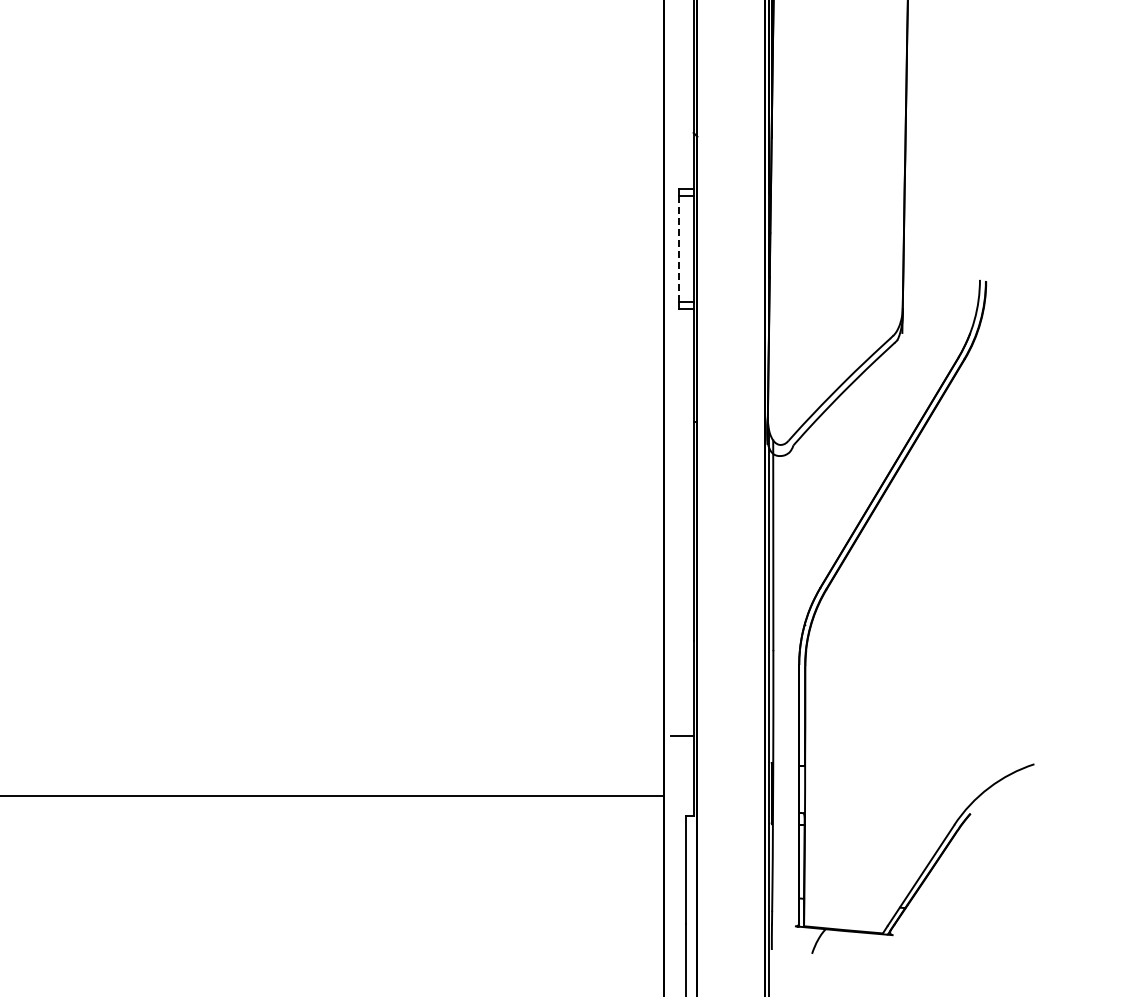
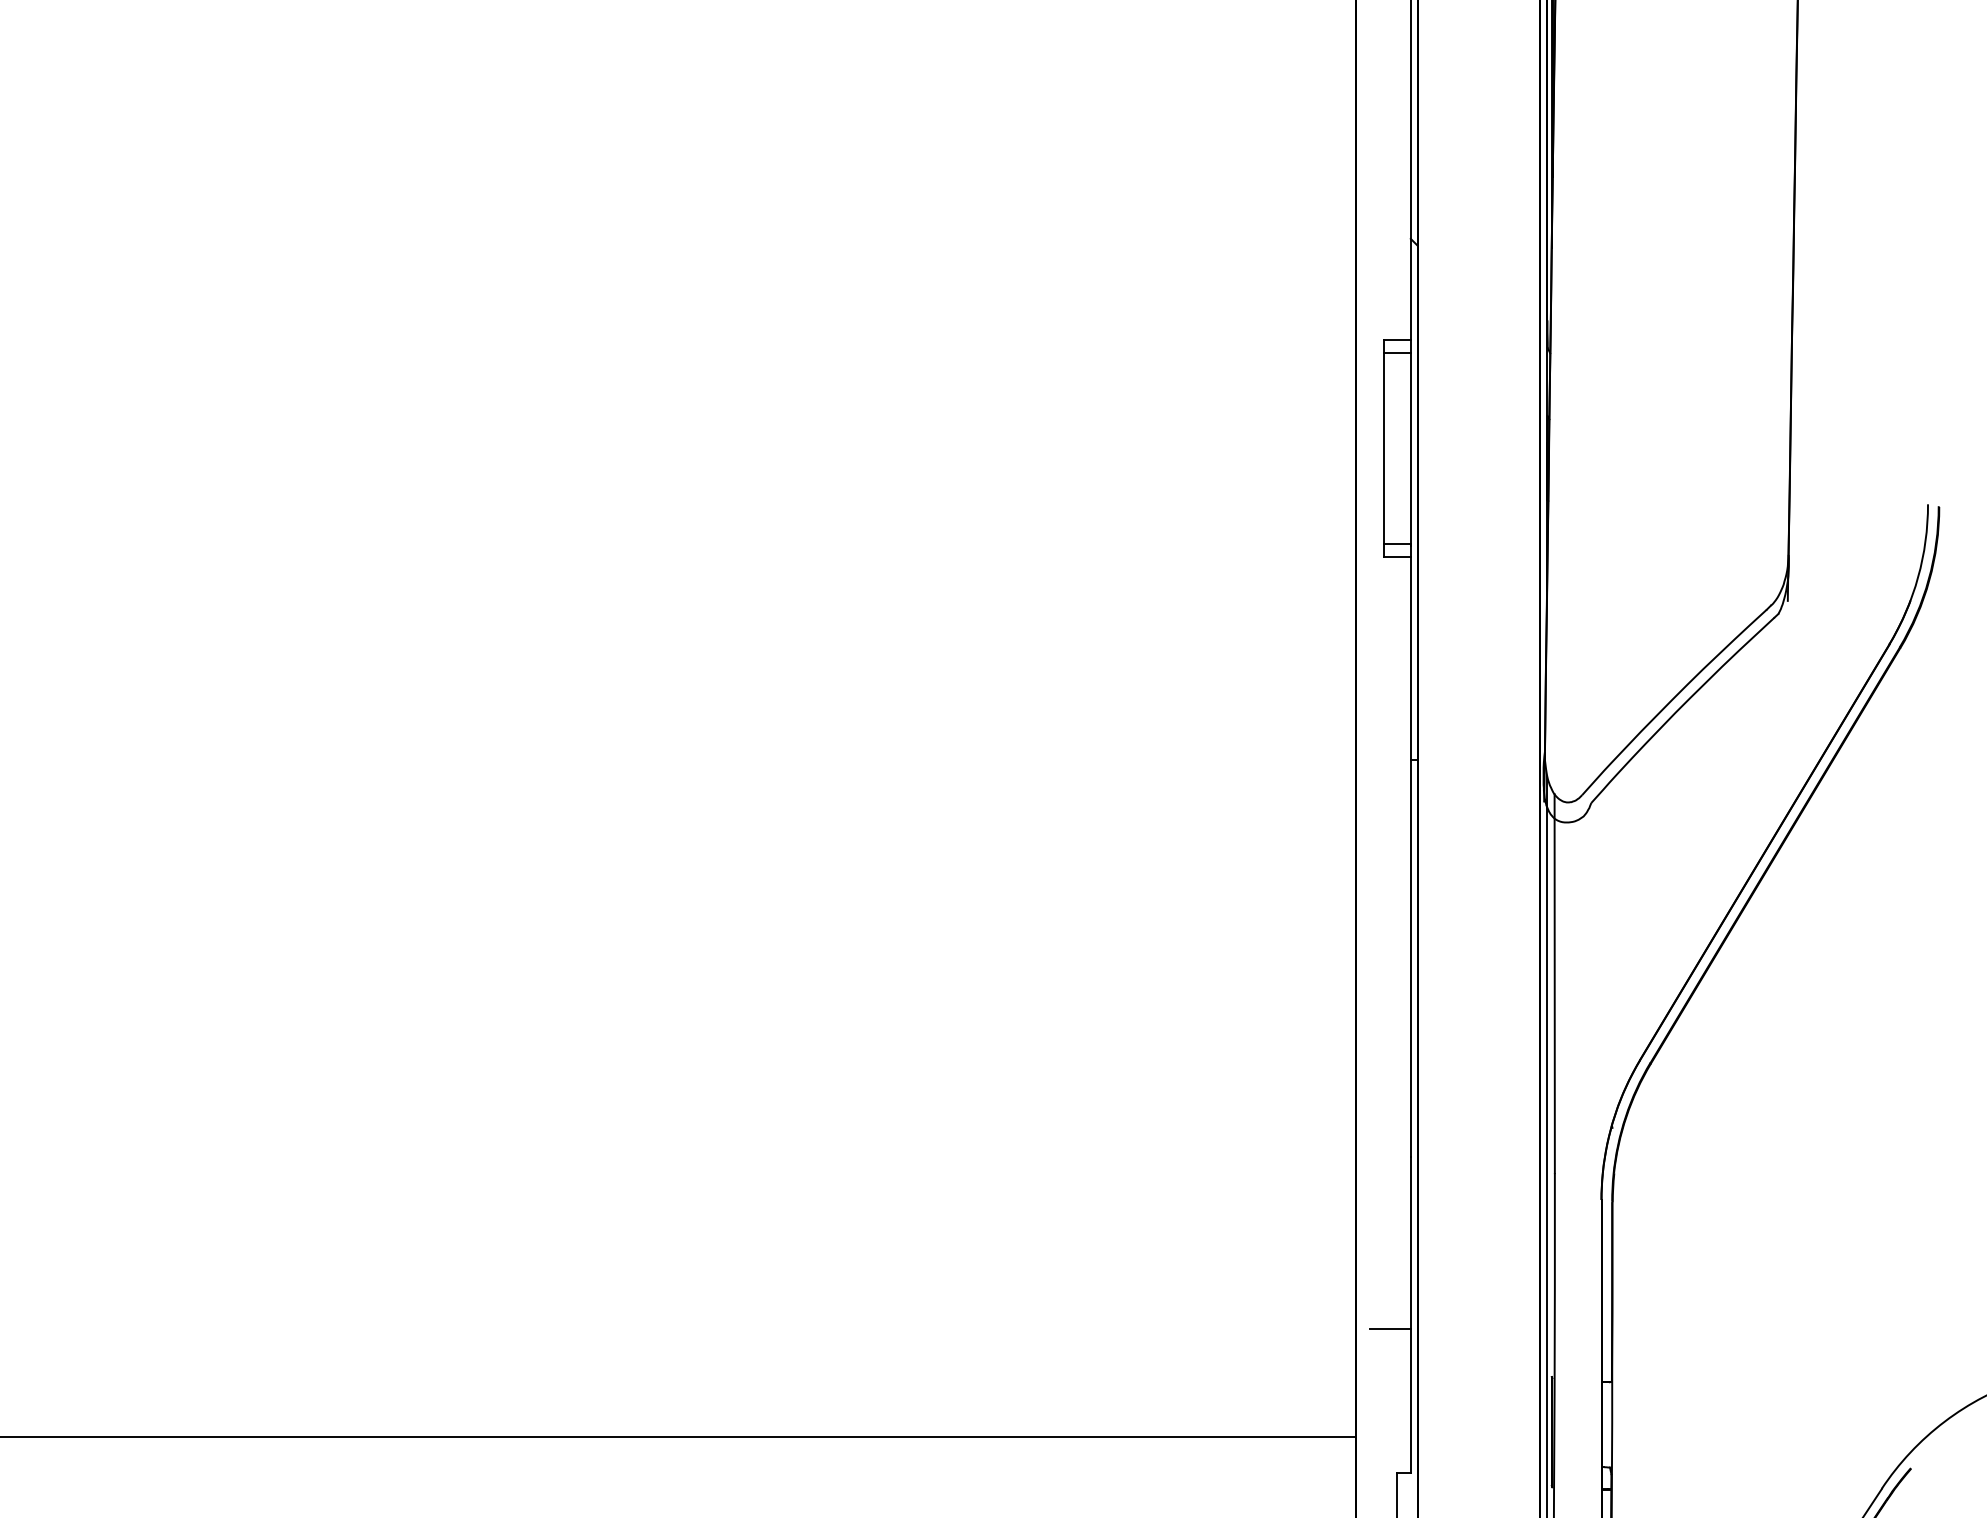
line: (678, 249) -> (1383, 449), dashed -> solid

